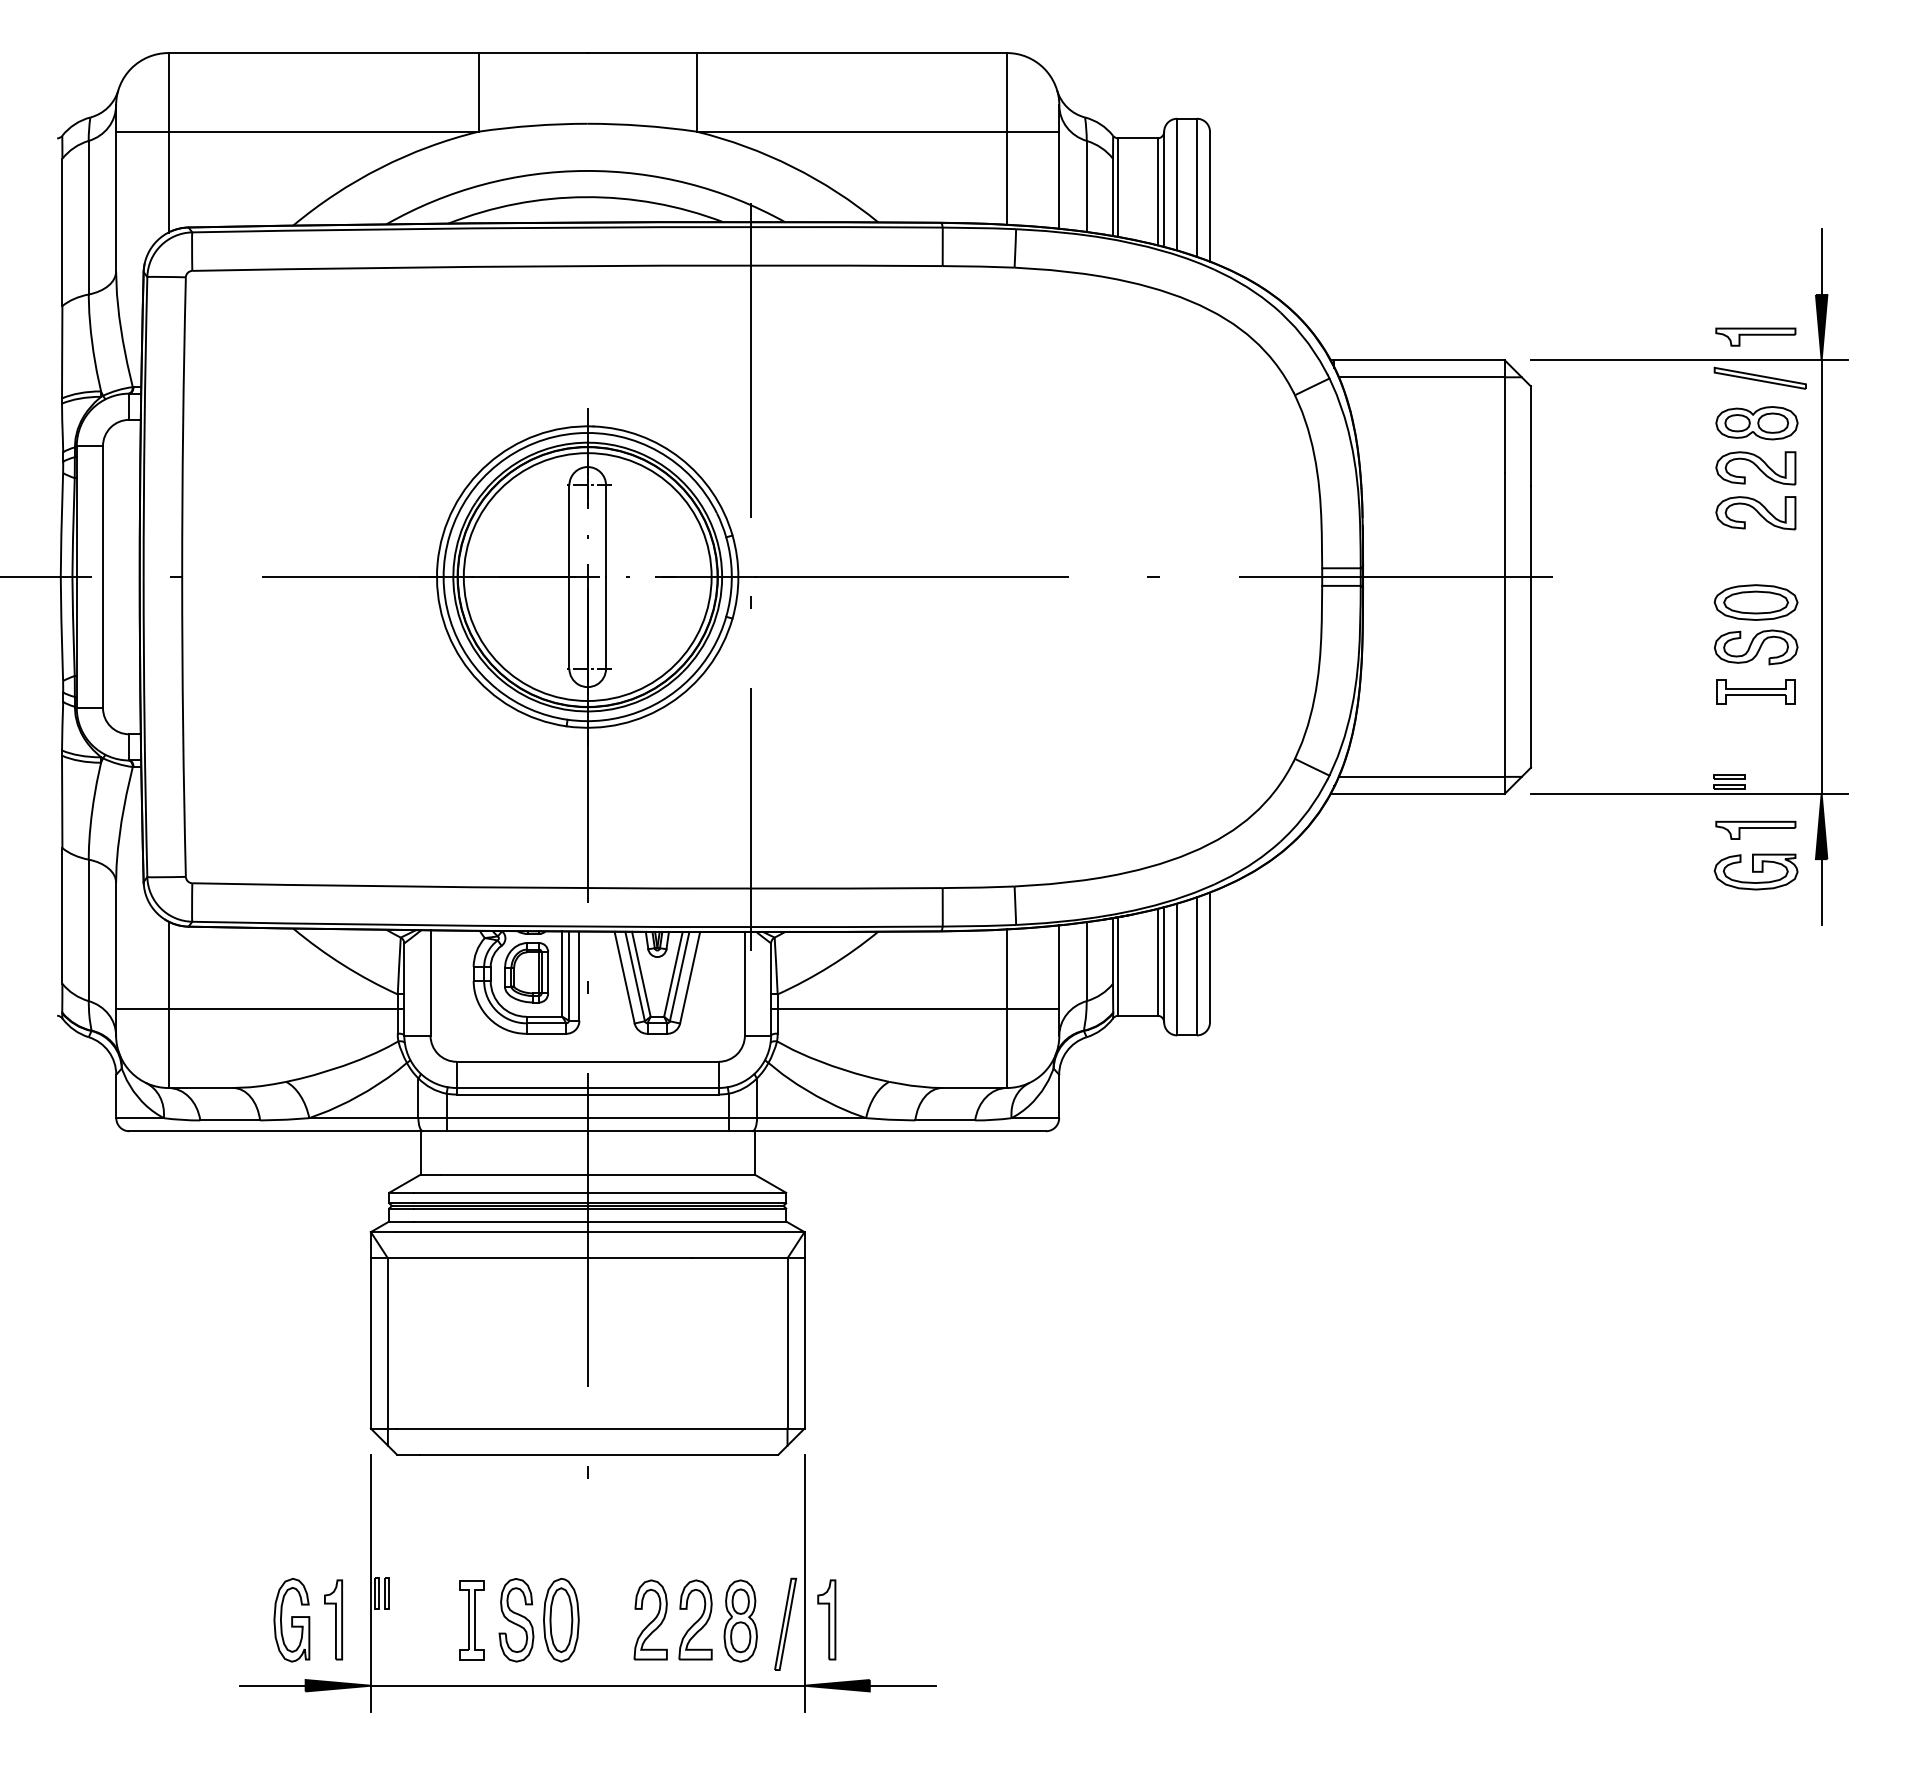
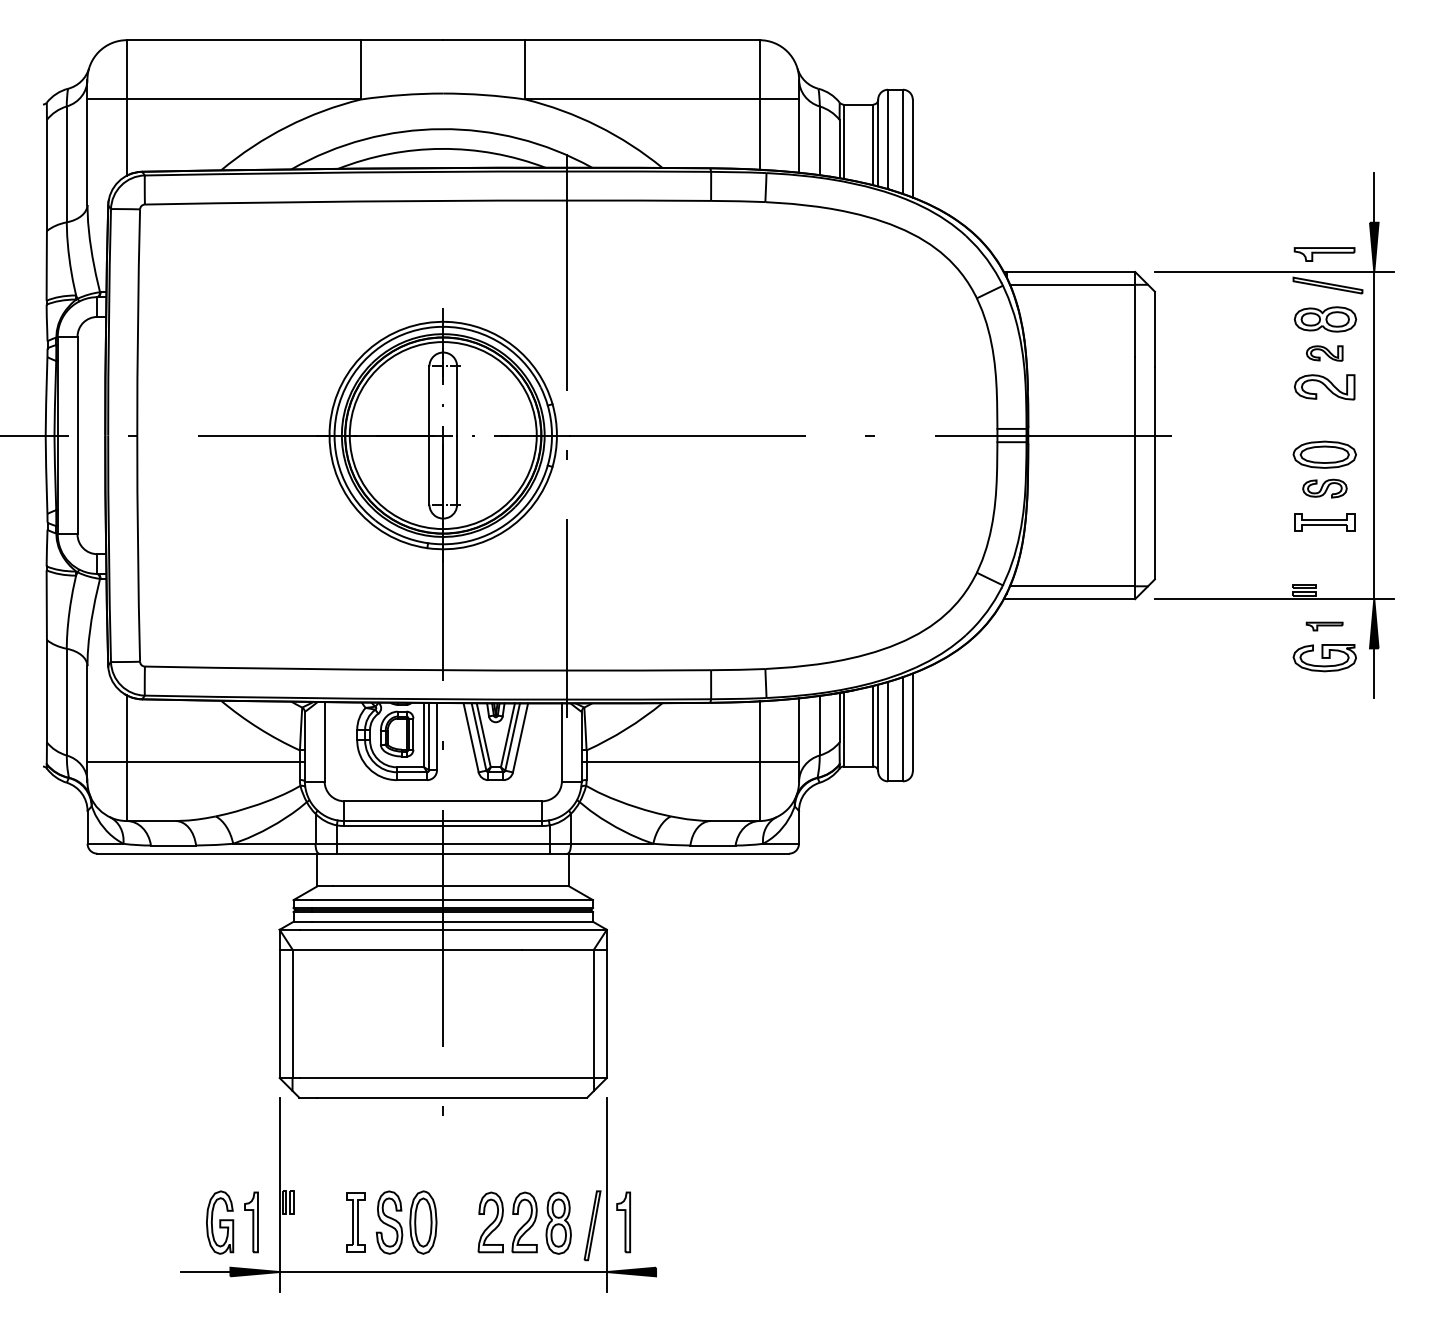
part: (1755, 468) -> (1324, 353), size x0.6
part: (1756, 647) -> (1325, 488), size x0.7
part: (1755, 829) -> (1324, 626), size x0.6
line: (902, 1685) -> (680, 1271), removed

